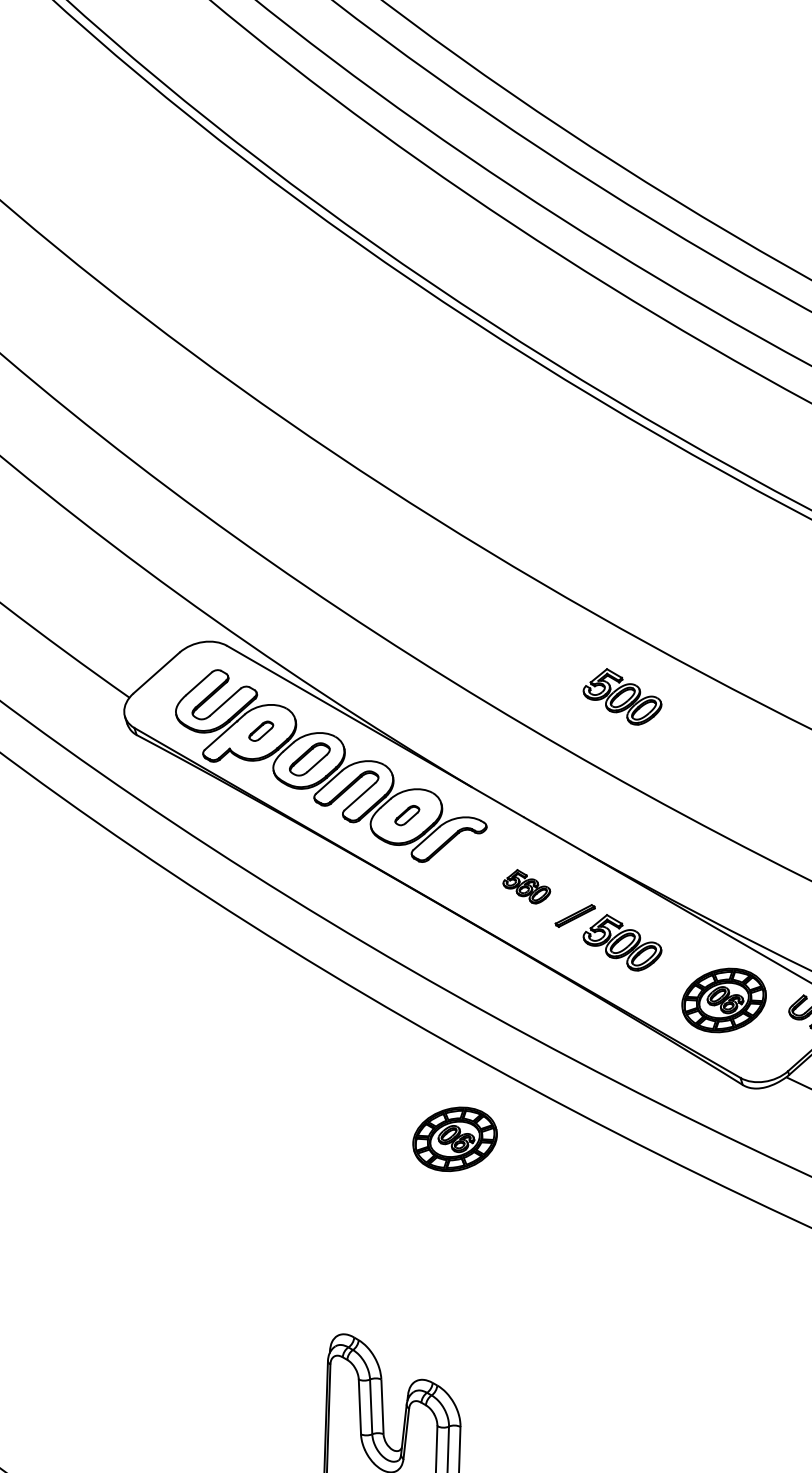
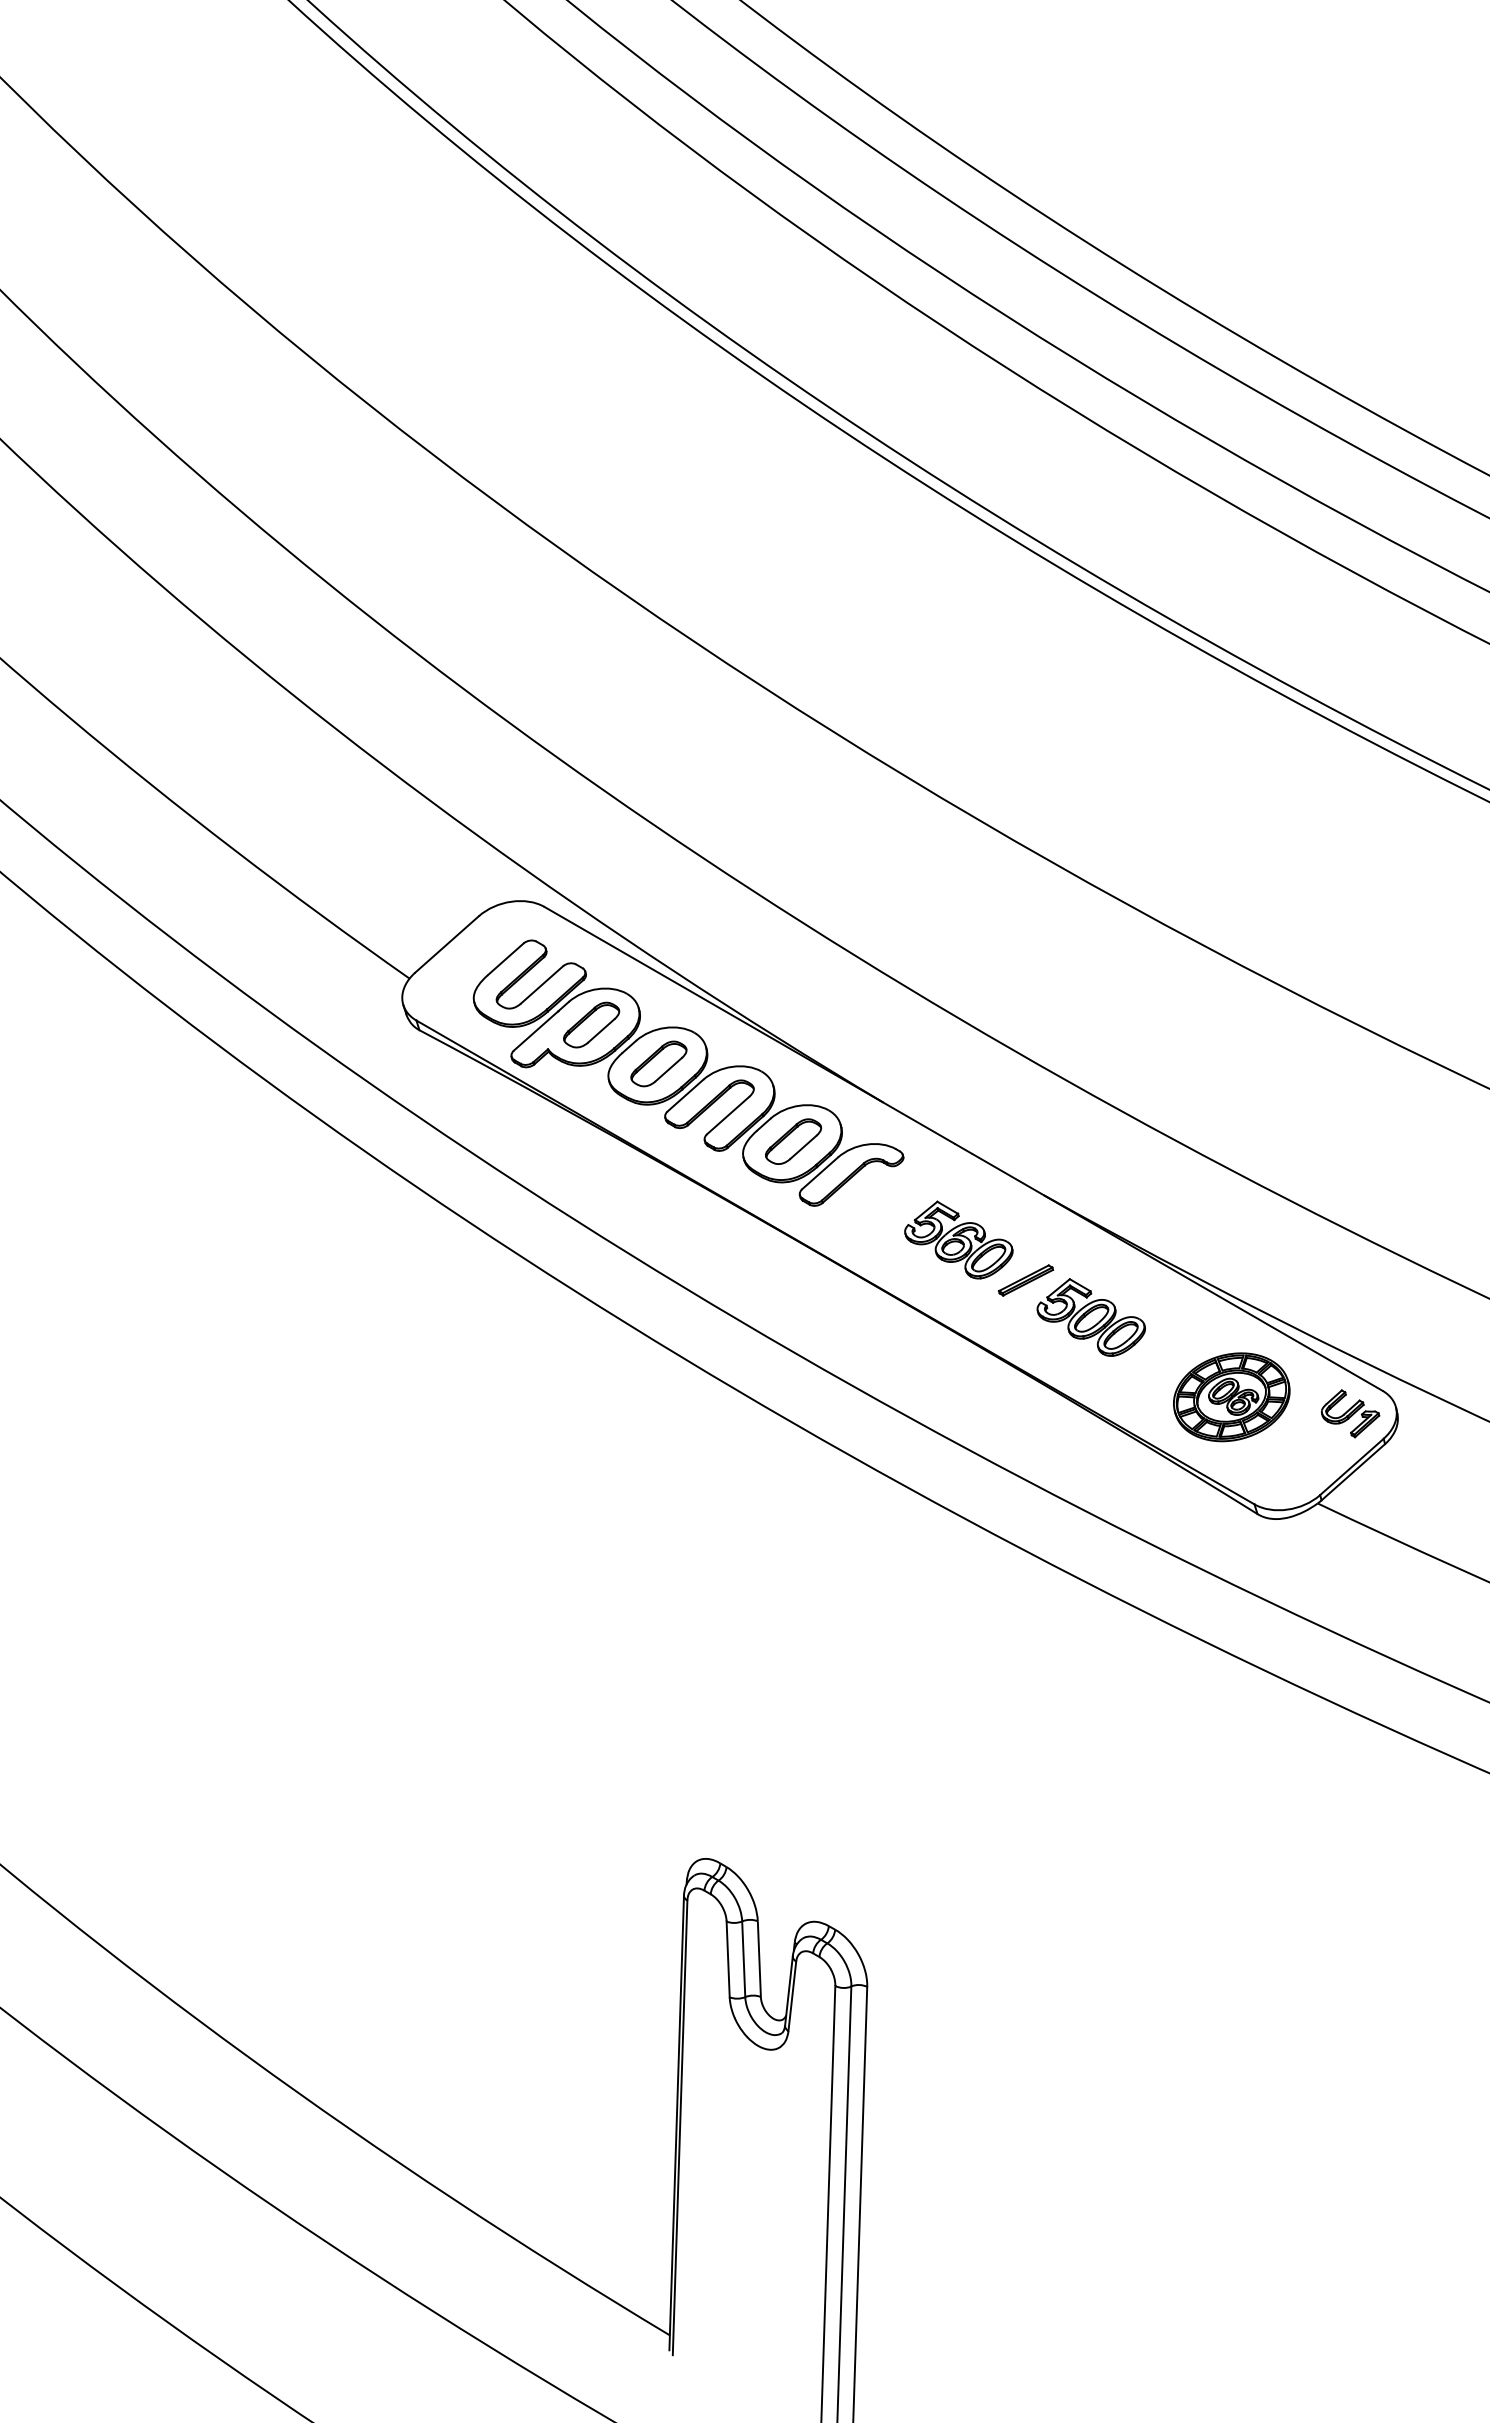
part: (621, 696) -> (1090, 977), removed
part: (261, 730) -> (591, 1024), size x1.67
part: (407, 815) -> (793, 1141), size x1.67
part: (526, 886) -> (958, 1239), size x1.67
part: (454, 1139) -> (859, 1589), removed

